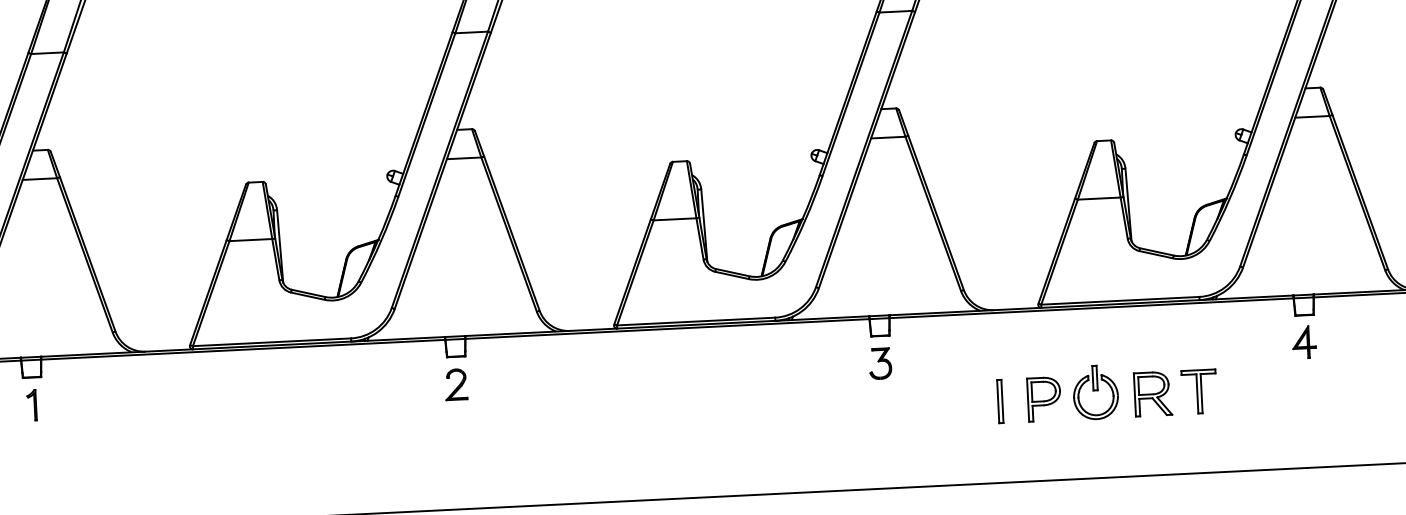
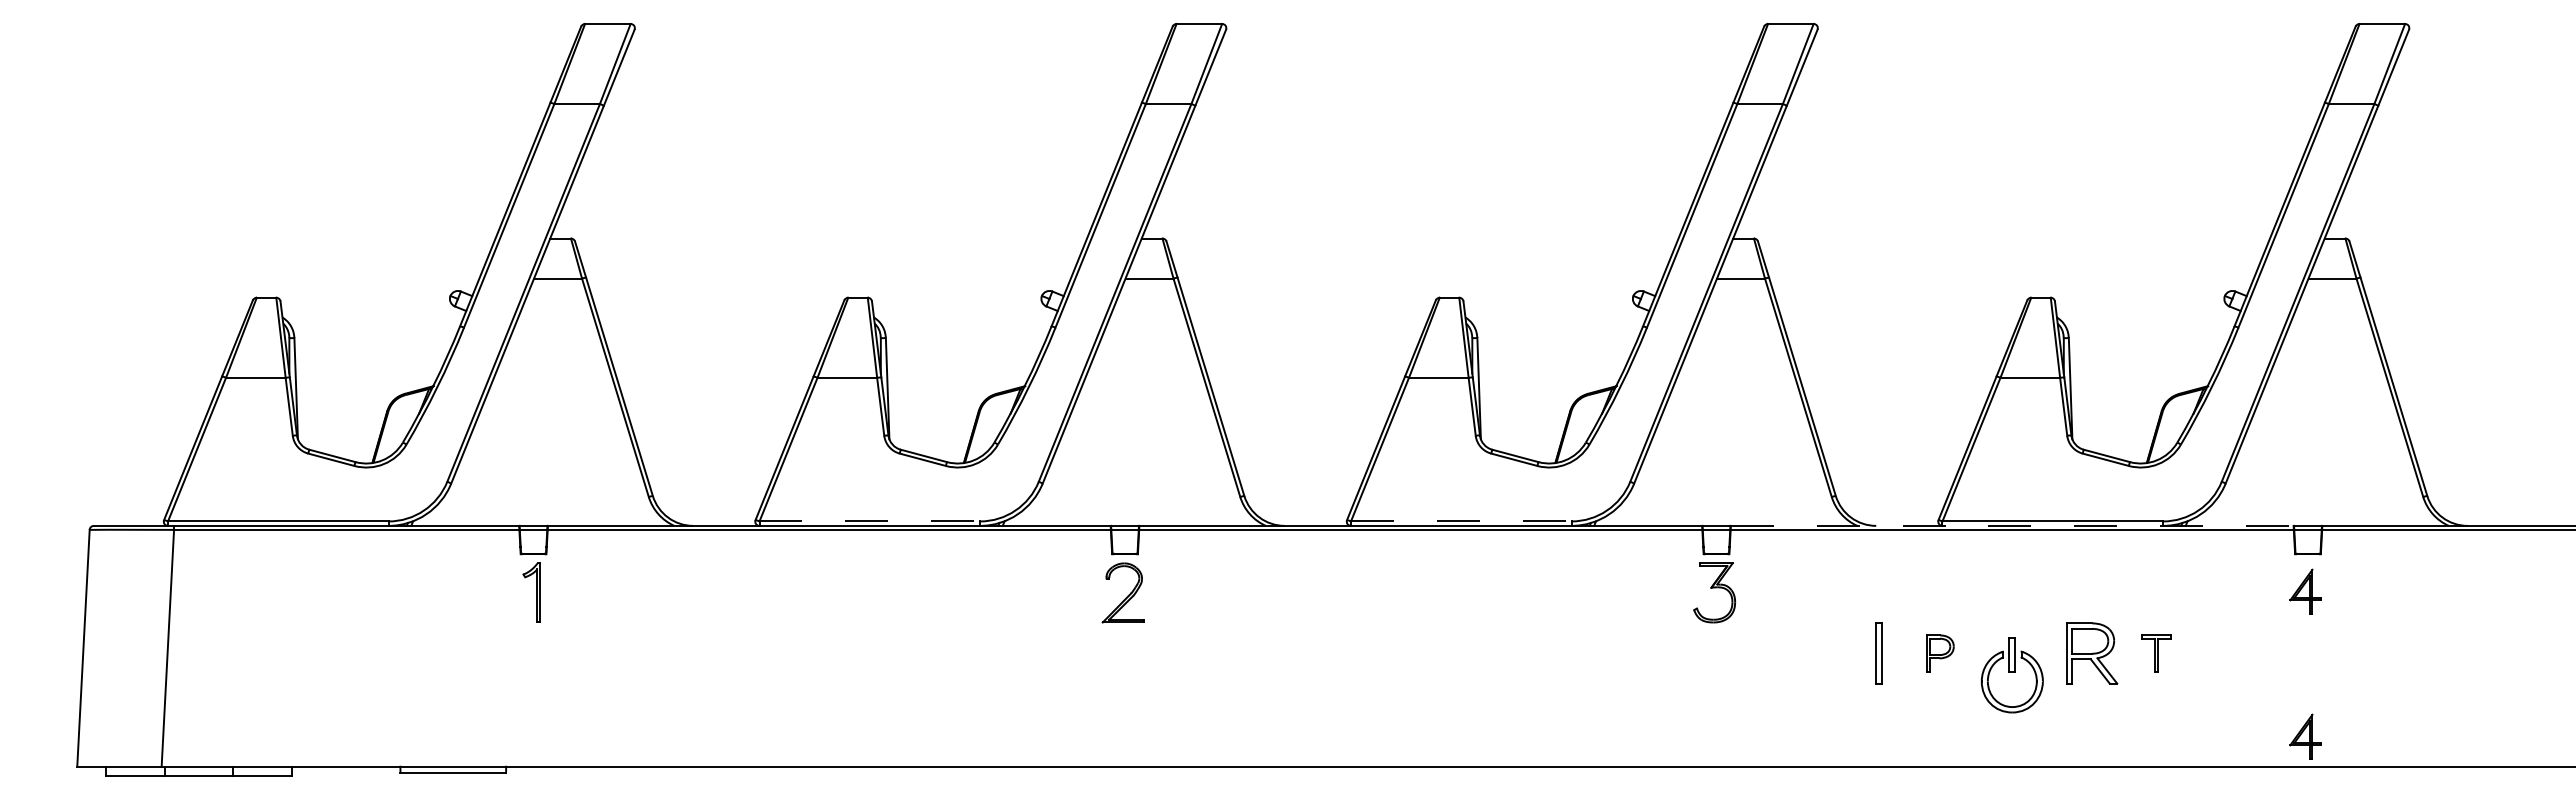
line: (1091, 305) -> (2012, 525), solid -> dashed
line: (696, 321) -> (1461, 521), solid -> dashed
line: (272, 342) -> (870, 521), solid -> dashed
part: (880, 363) -> (1714, 592), size x1.4
part: (455, 384) -> (1122, 592), size x1.4
part: (1199, 391) -> (2156, 653), size x0.6
part: (1095, 392) -> (2011, 675), moved
part: (1044, 399) -> (1940, 653), size x0.6
part: (31, 405) -> (530, 592), size x1.4
part: (1309, 446) -> (2305, 736), added

